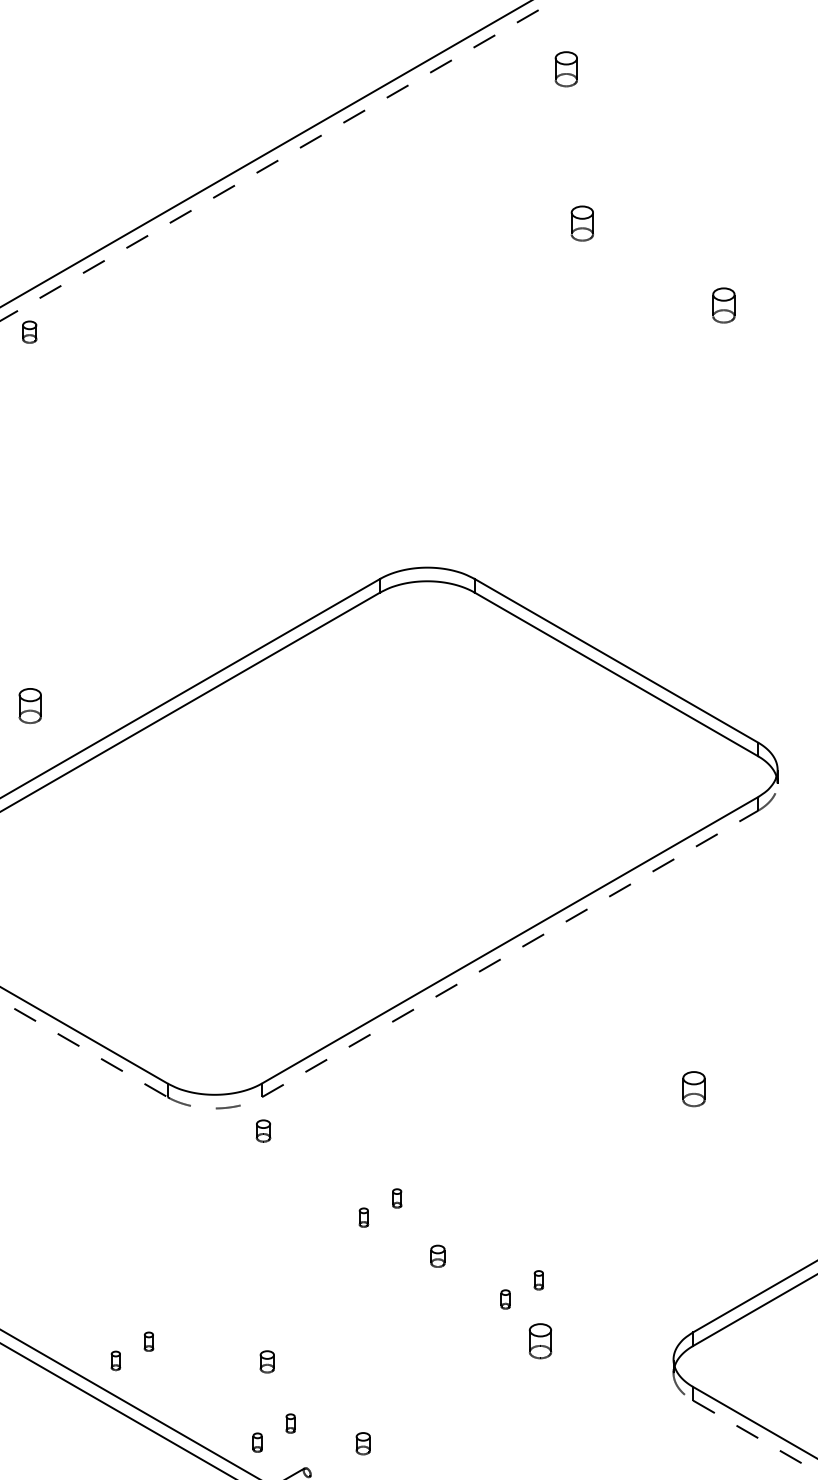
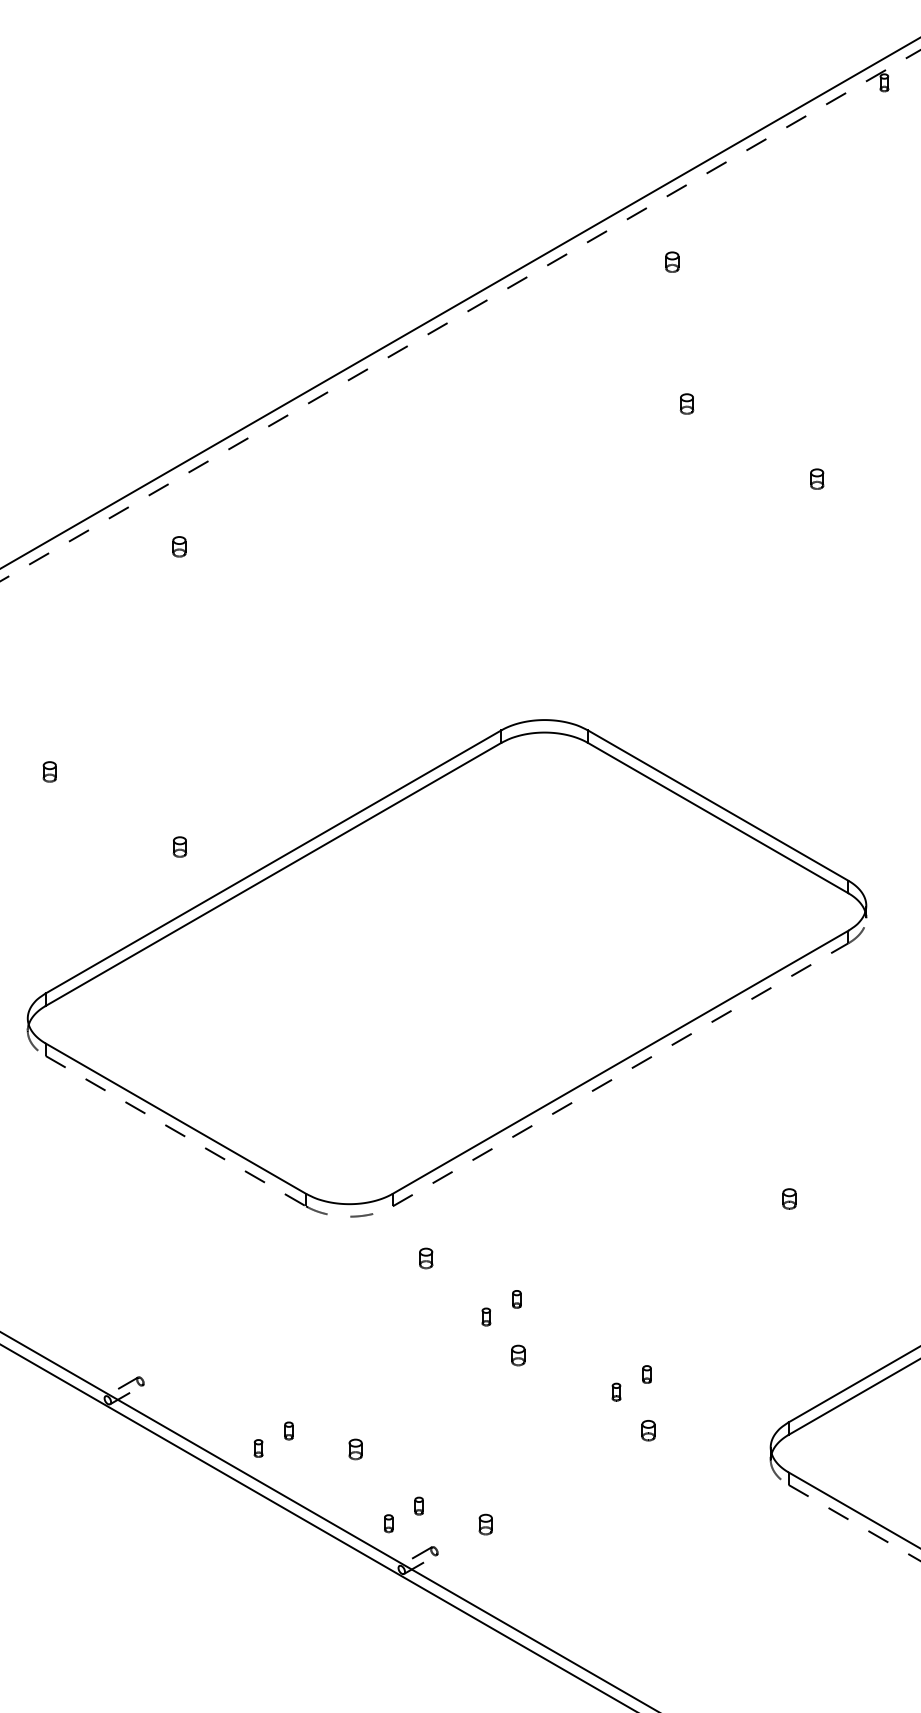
part: (566, 68) -> (672, 261), size x0.62
part: (581, 222) -> (686, 403), size x0.62
part: (724, 304) -> (817, 478), size x0.62
part: (29, 331) -> (179, 546), moved
part: (29, 705) -> (179, 846), size x0.62
part: (693, 1088) -> (789, 1198), size x0.62
part: (263, 1131) -> (426, 1258), moved
part: (438, 1256) -> (518, 1355), moved
part: (540, 1341) -> (648, 1430), size x0.62
part: (267, 1361) -> (355, 1449), moved

